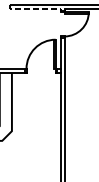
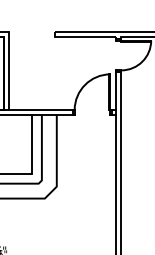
line: (32, 8) -> (82, 36), dashed -> solid

